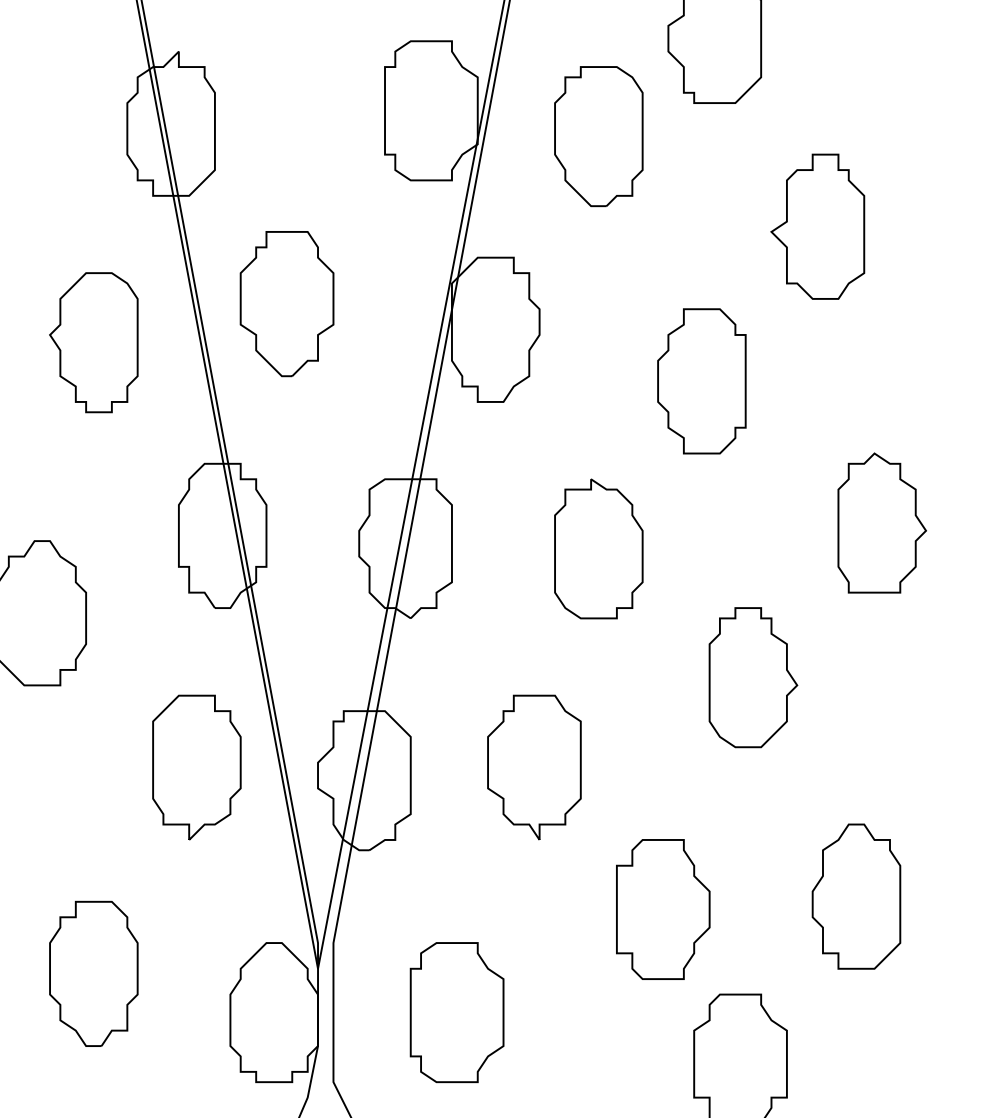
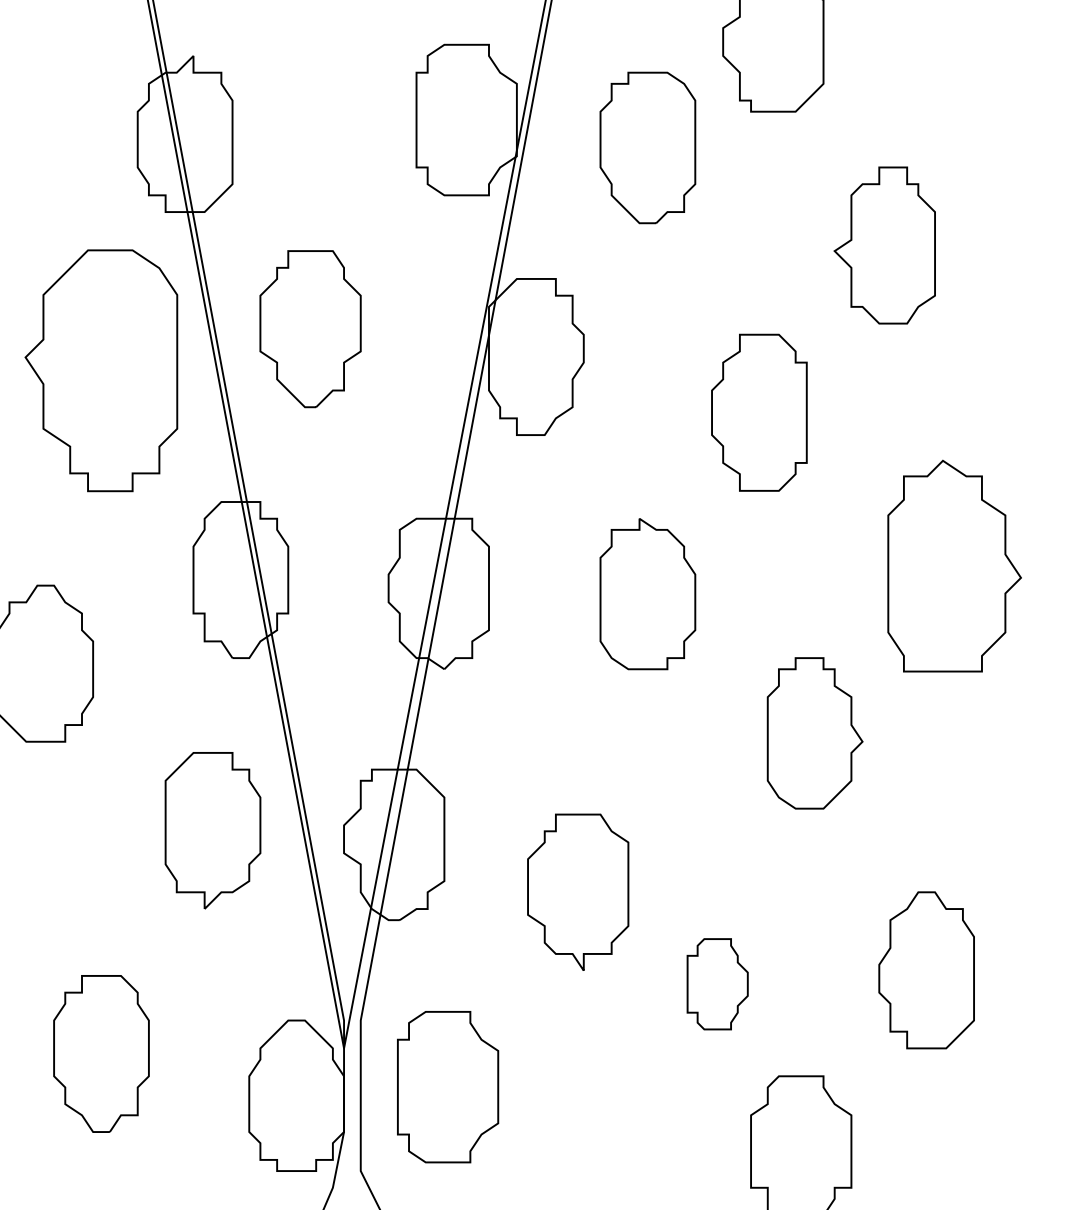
part: (93, 342) -> (101, 370), size x1.6
part: (881, 522) -> (953, 565), size x1.4
part: (534, 767) -> (578, 892), moved
part: (663, 909) -> (717, 984), size x0.6
part: (456, 1012) -> (447, 1087), moved

